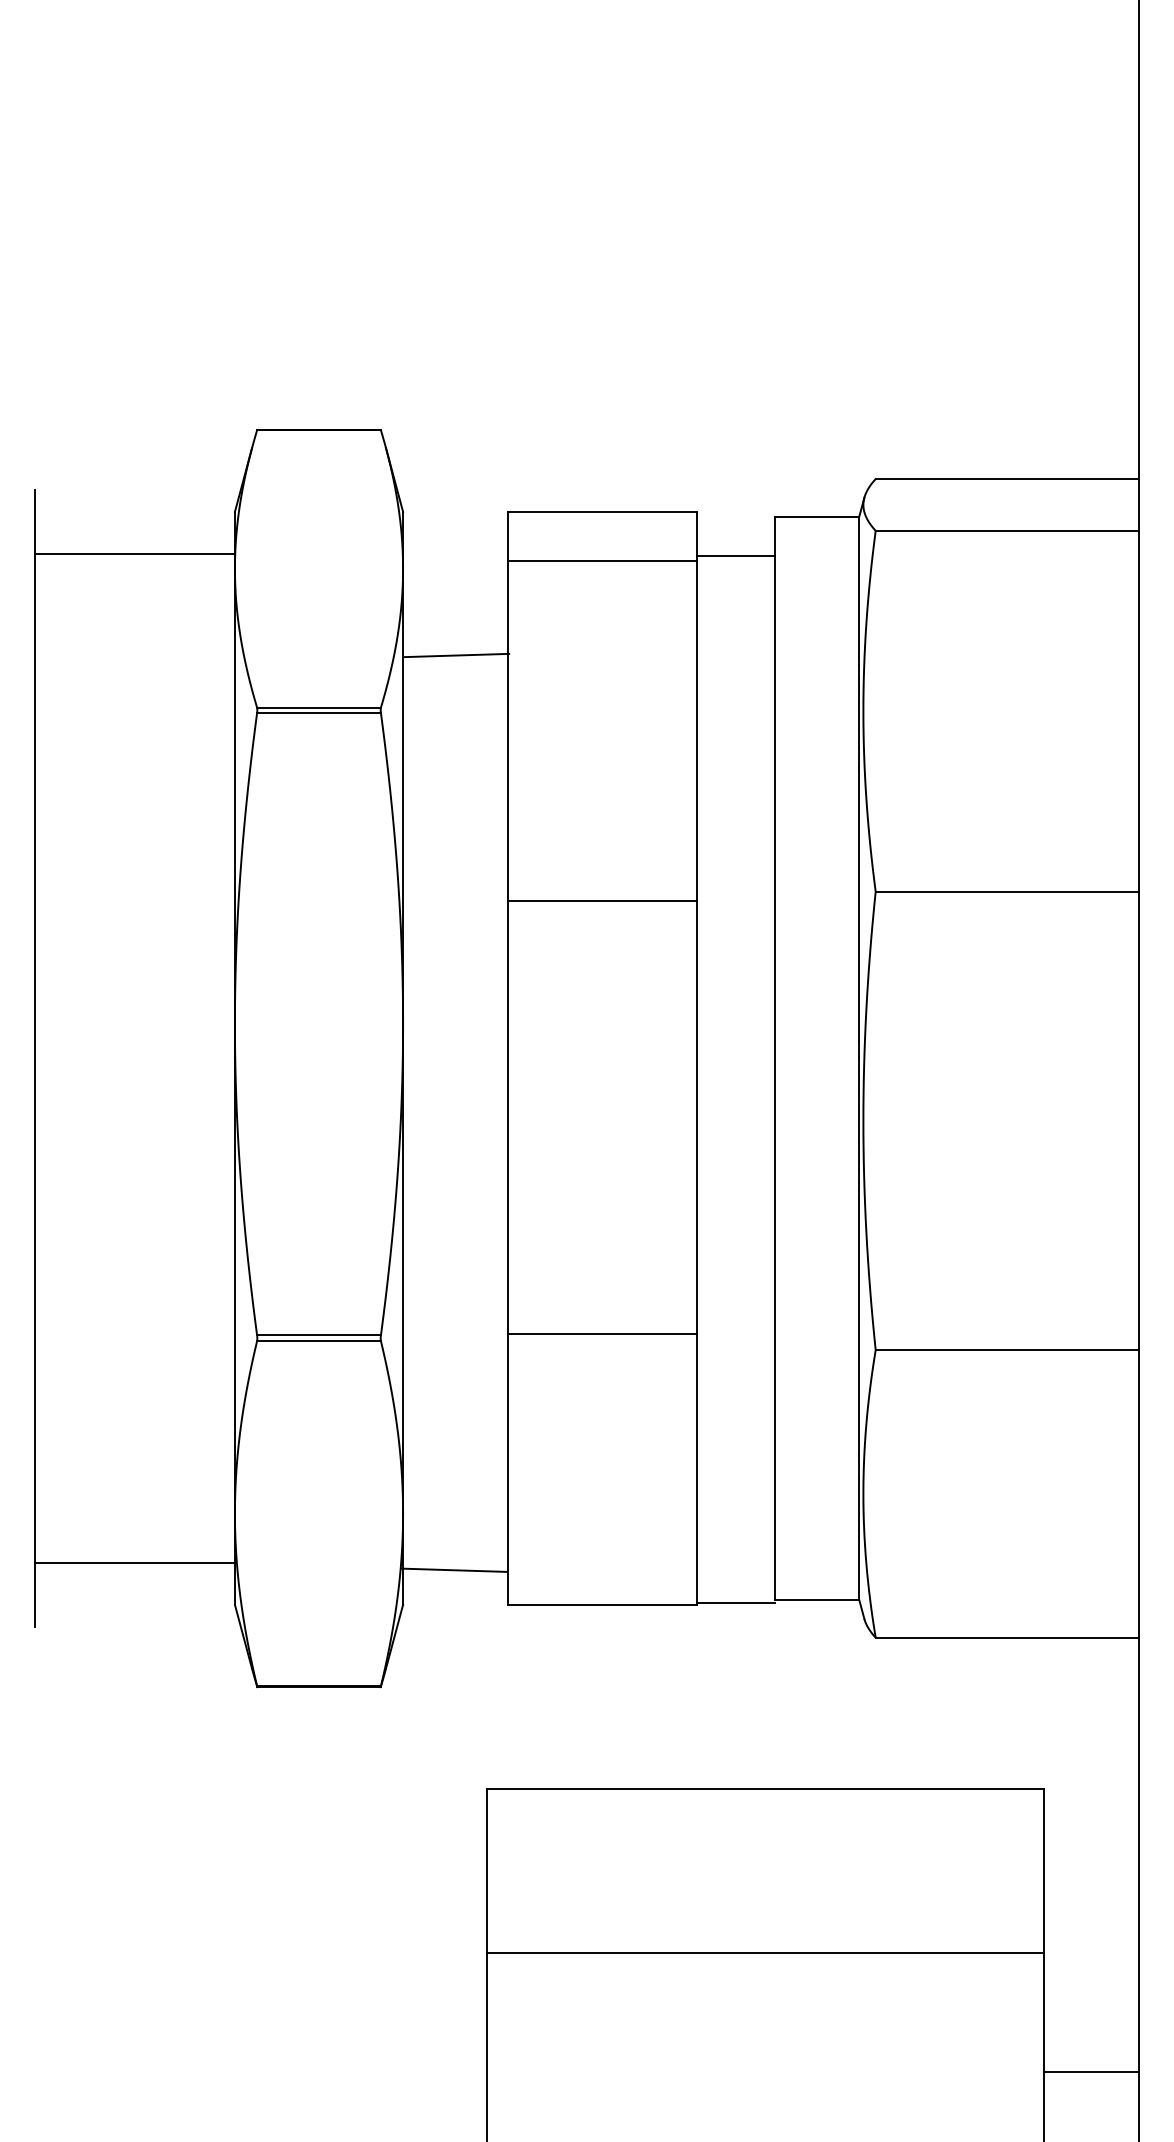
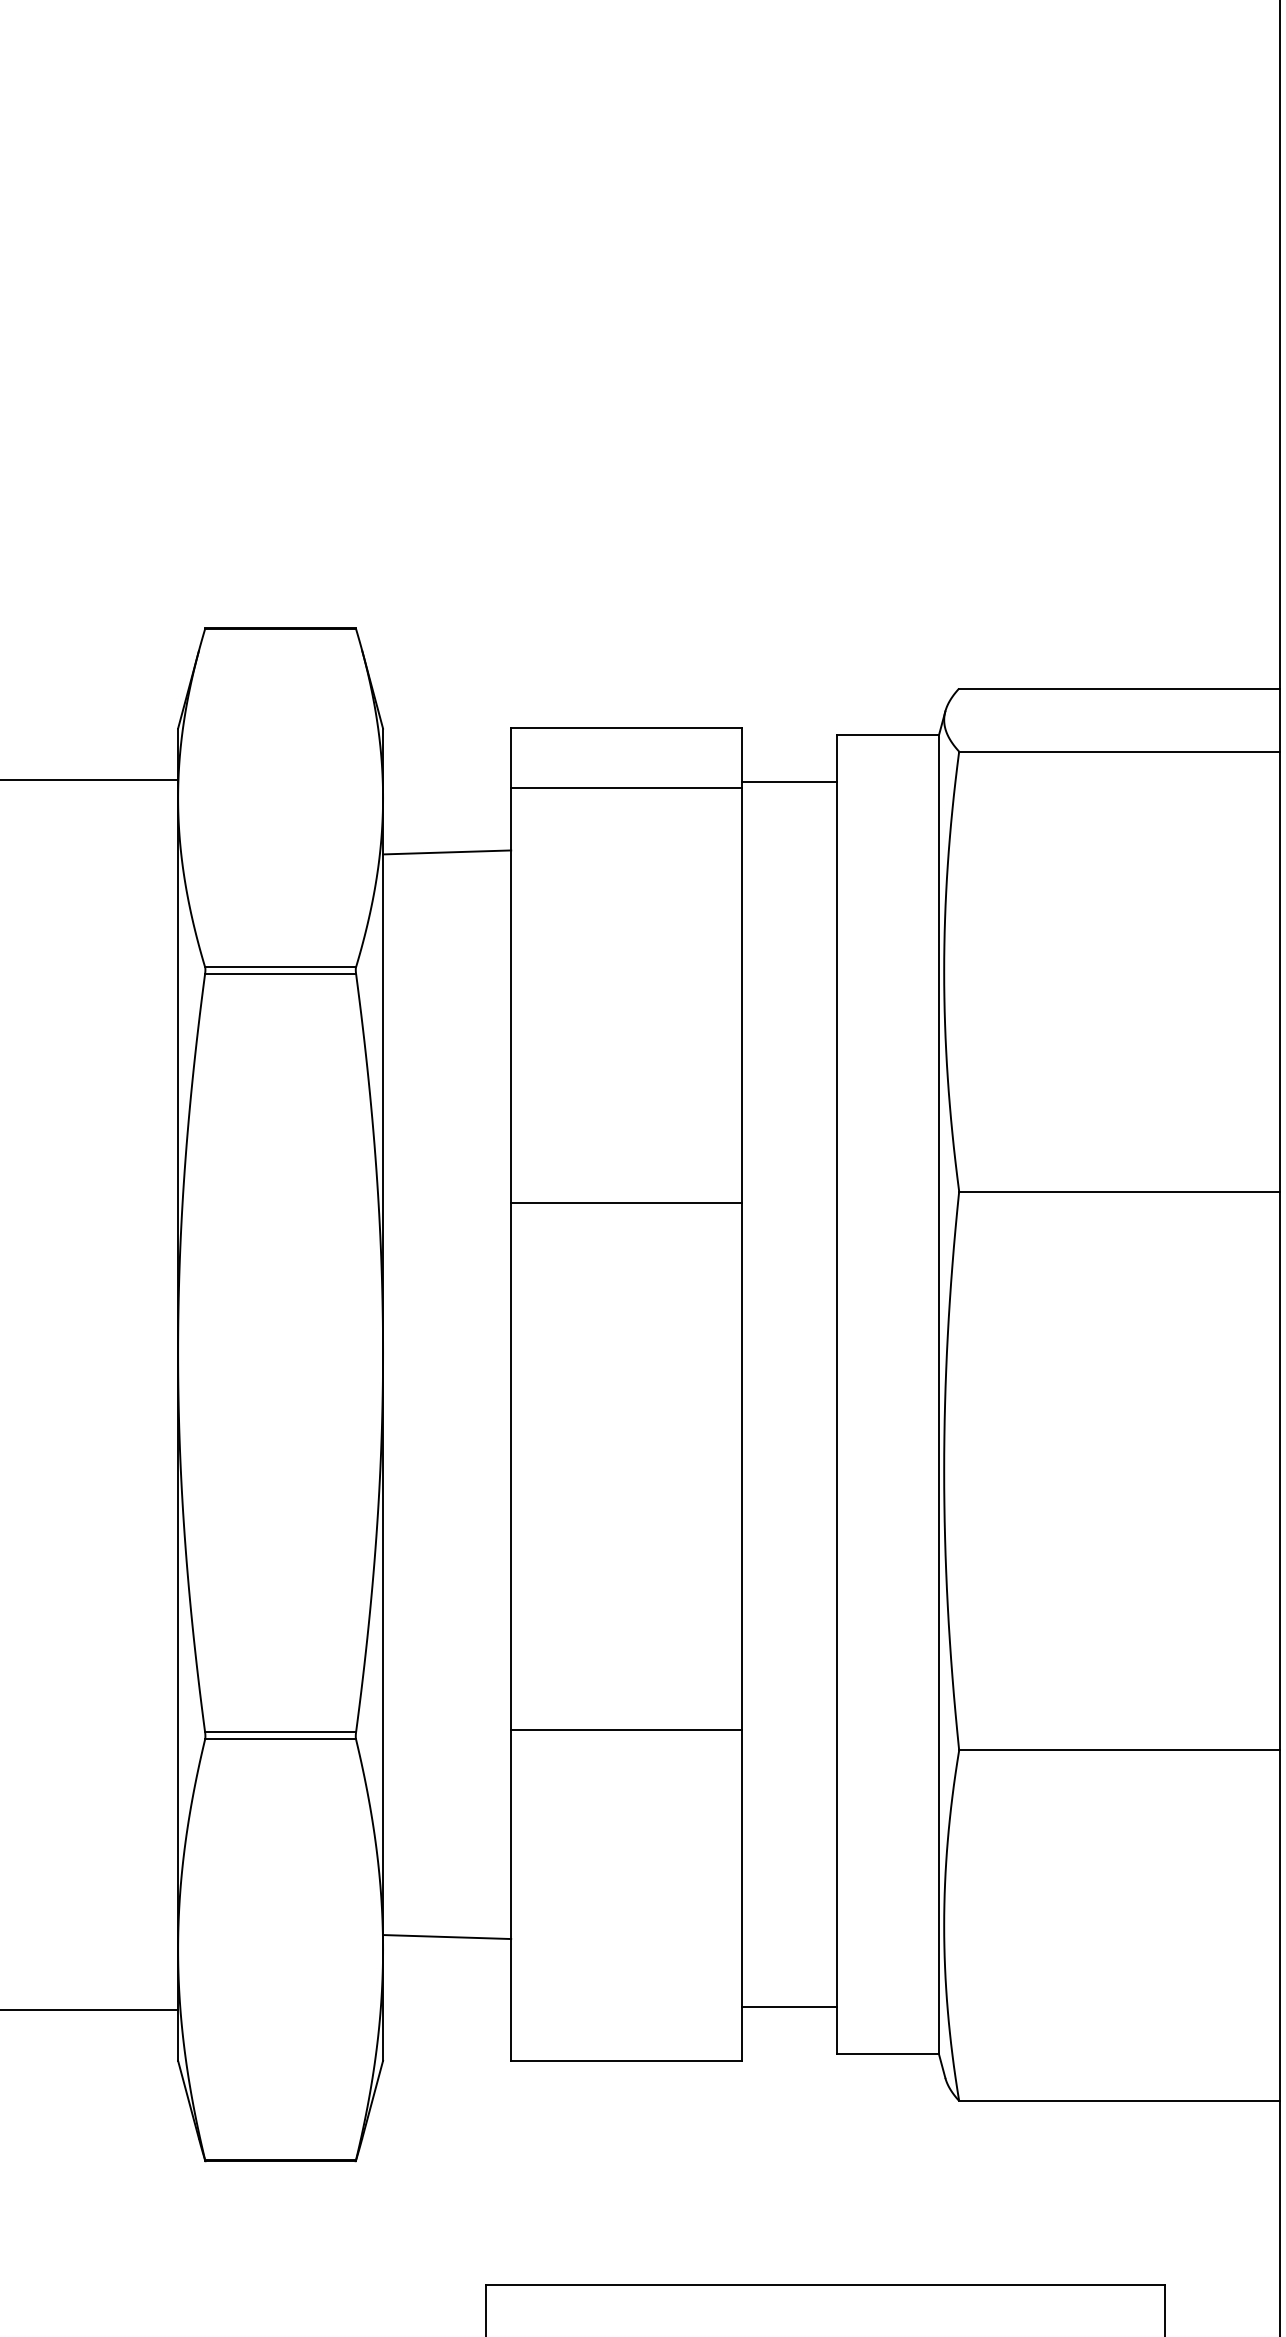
line: (456, 655) -> (446, 852), moved
line: (453, 1569) -> (446, 1936), moved
line: (736, 1602) -> (789, 2006), moved

